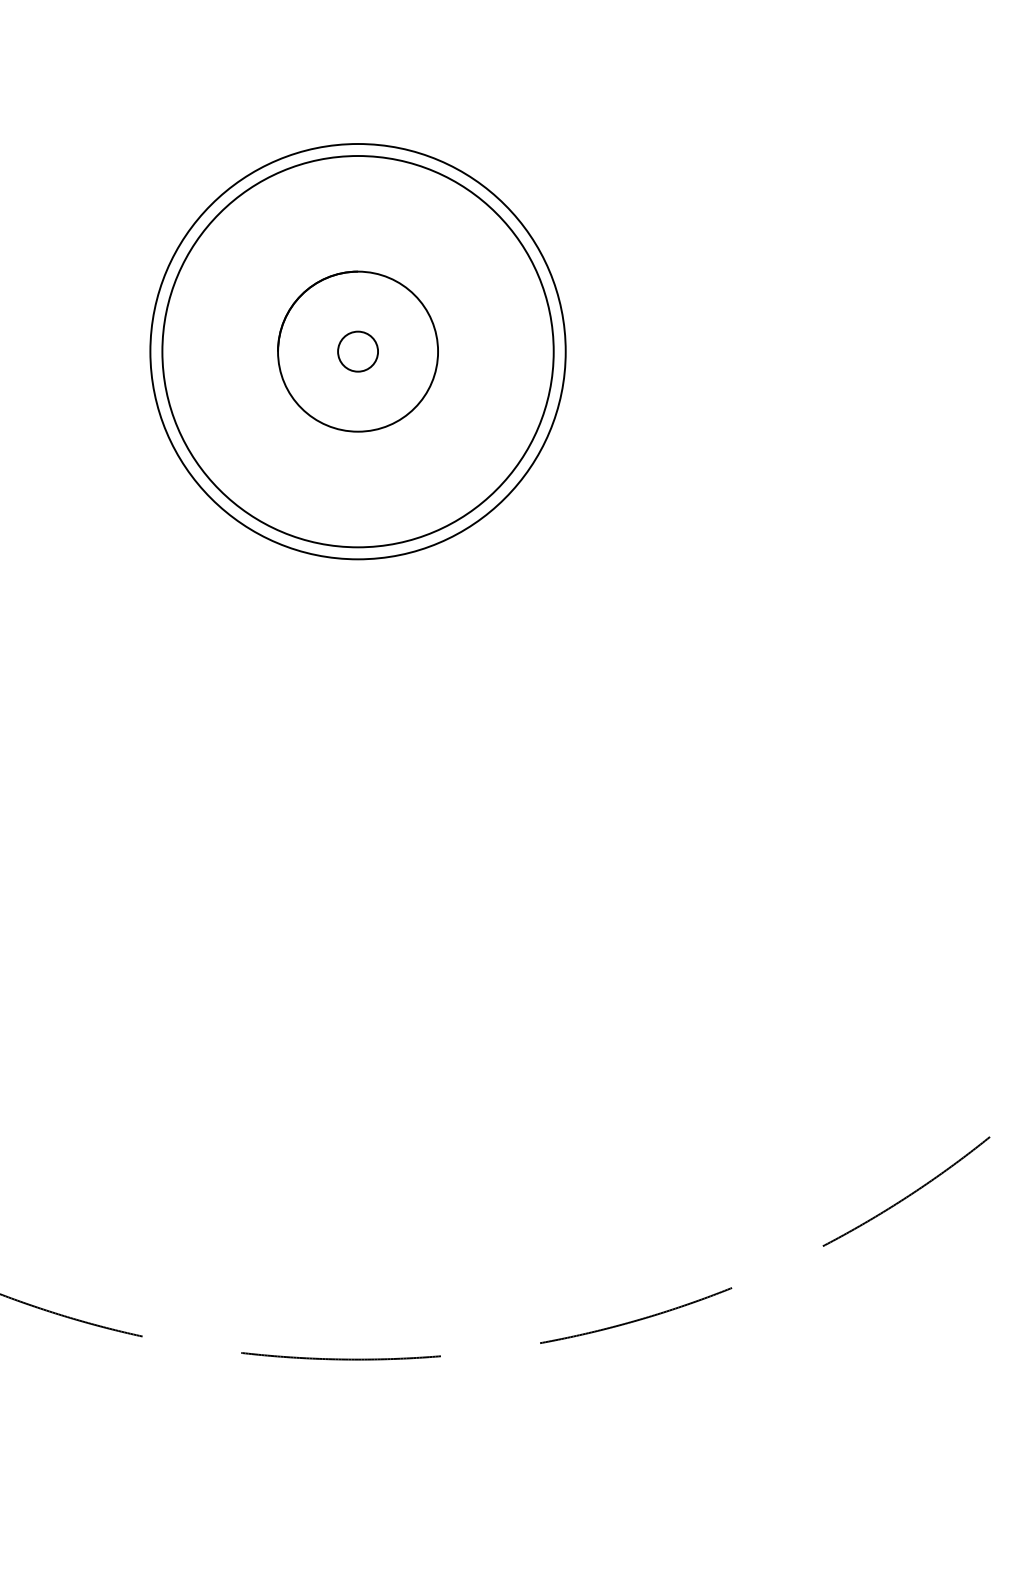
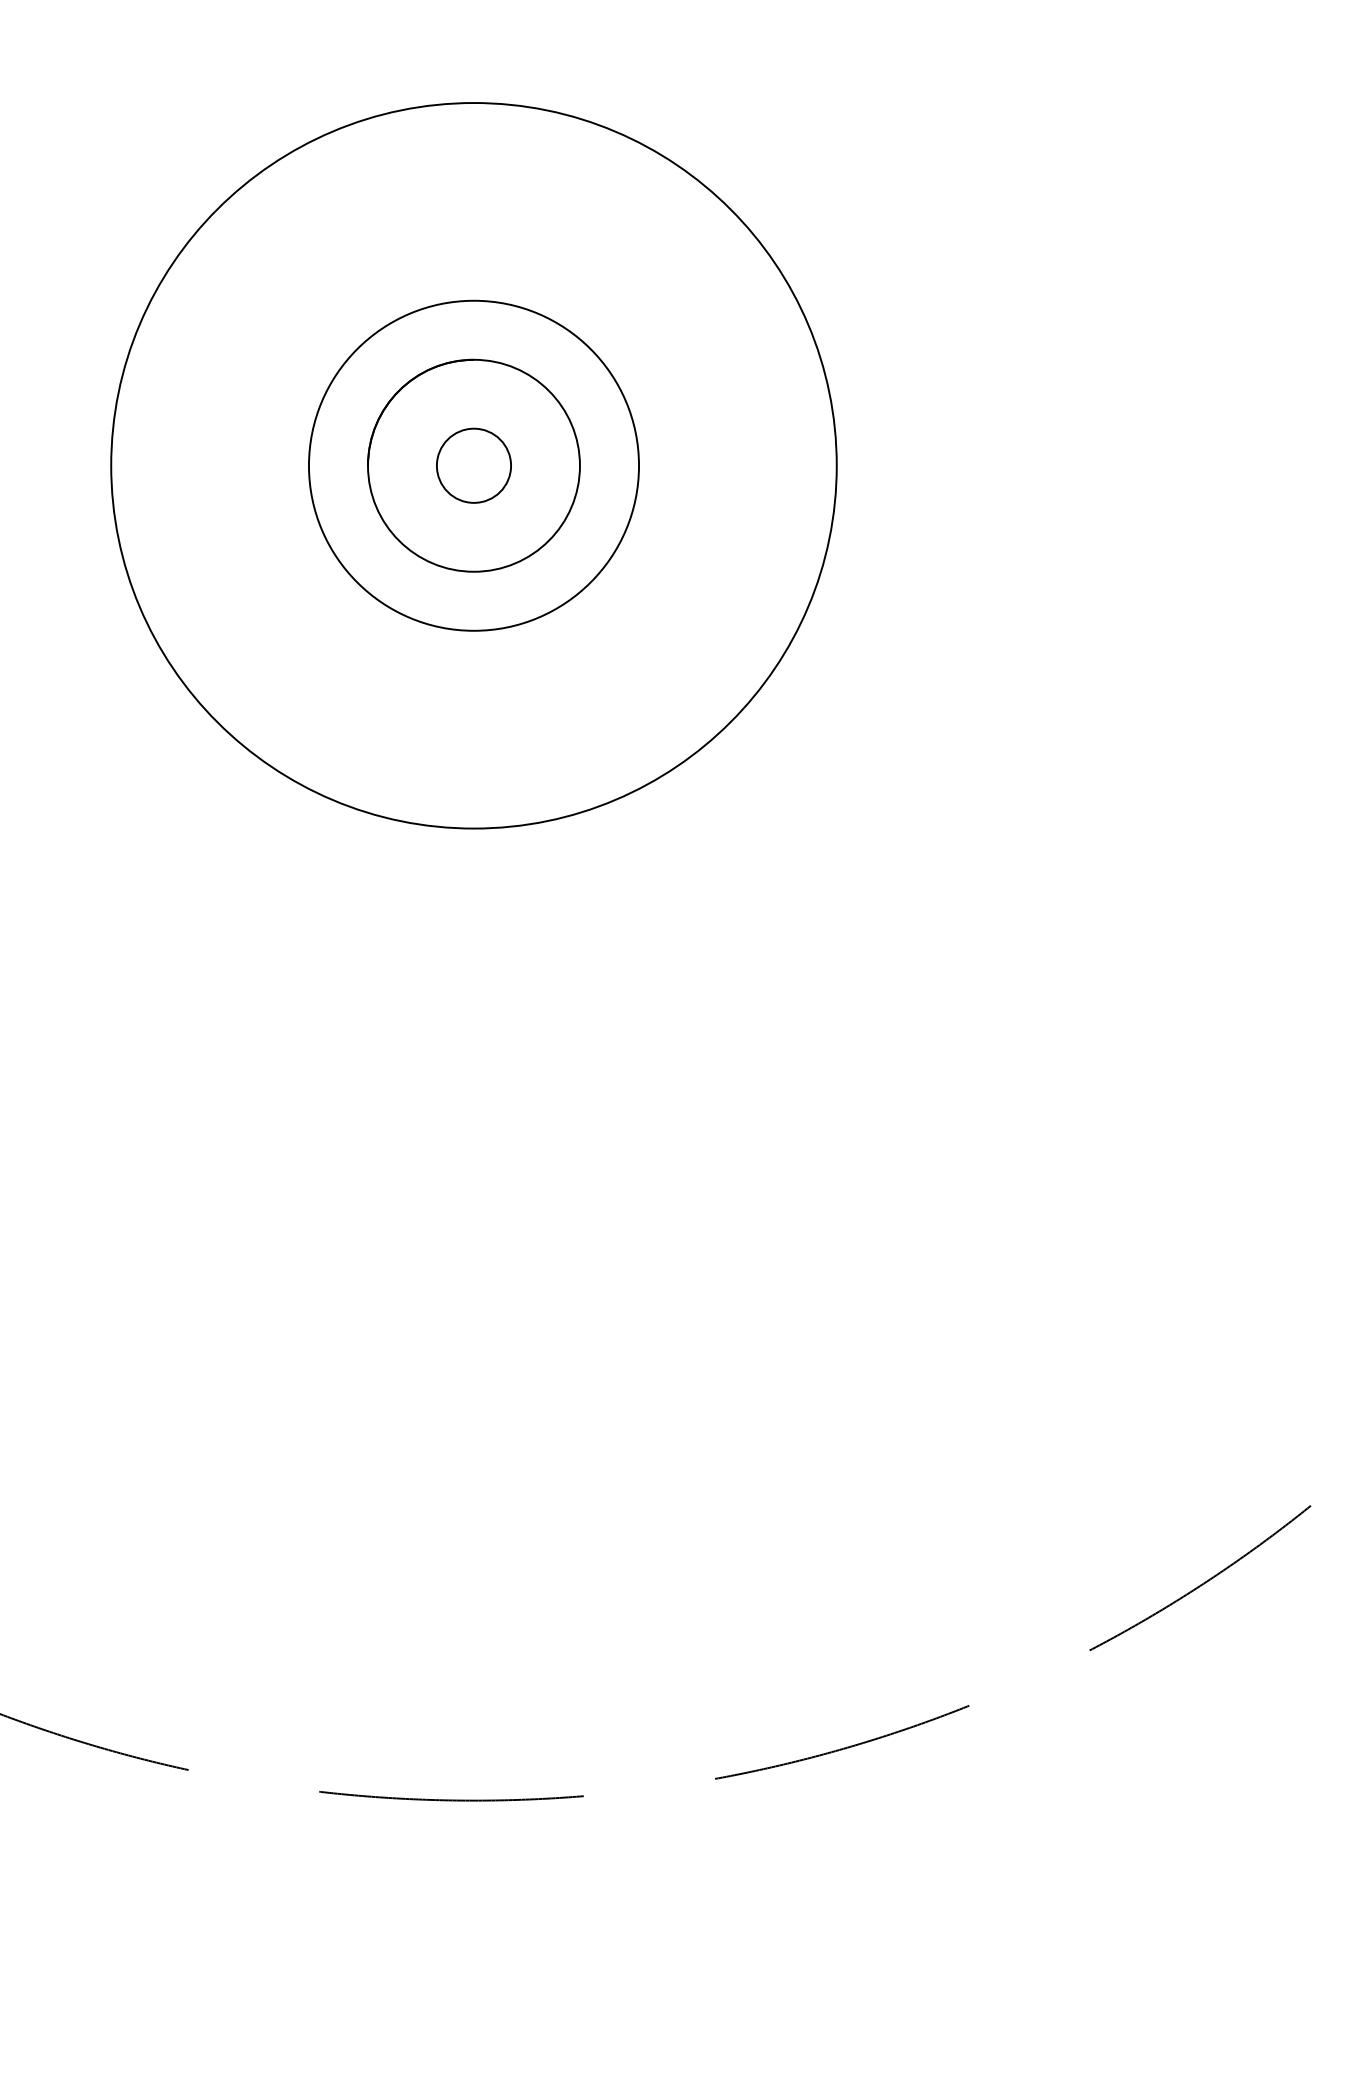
circle: (357, 351) -> (473, 465), size x0.6
circle: (357, 351) -> (473, 465), size x1.4
circle: (357, 351) -> (473, 465), size x1.4

